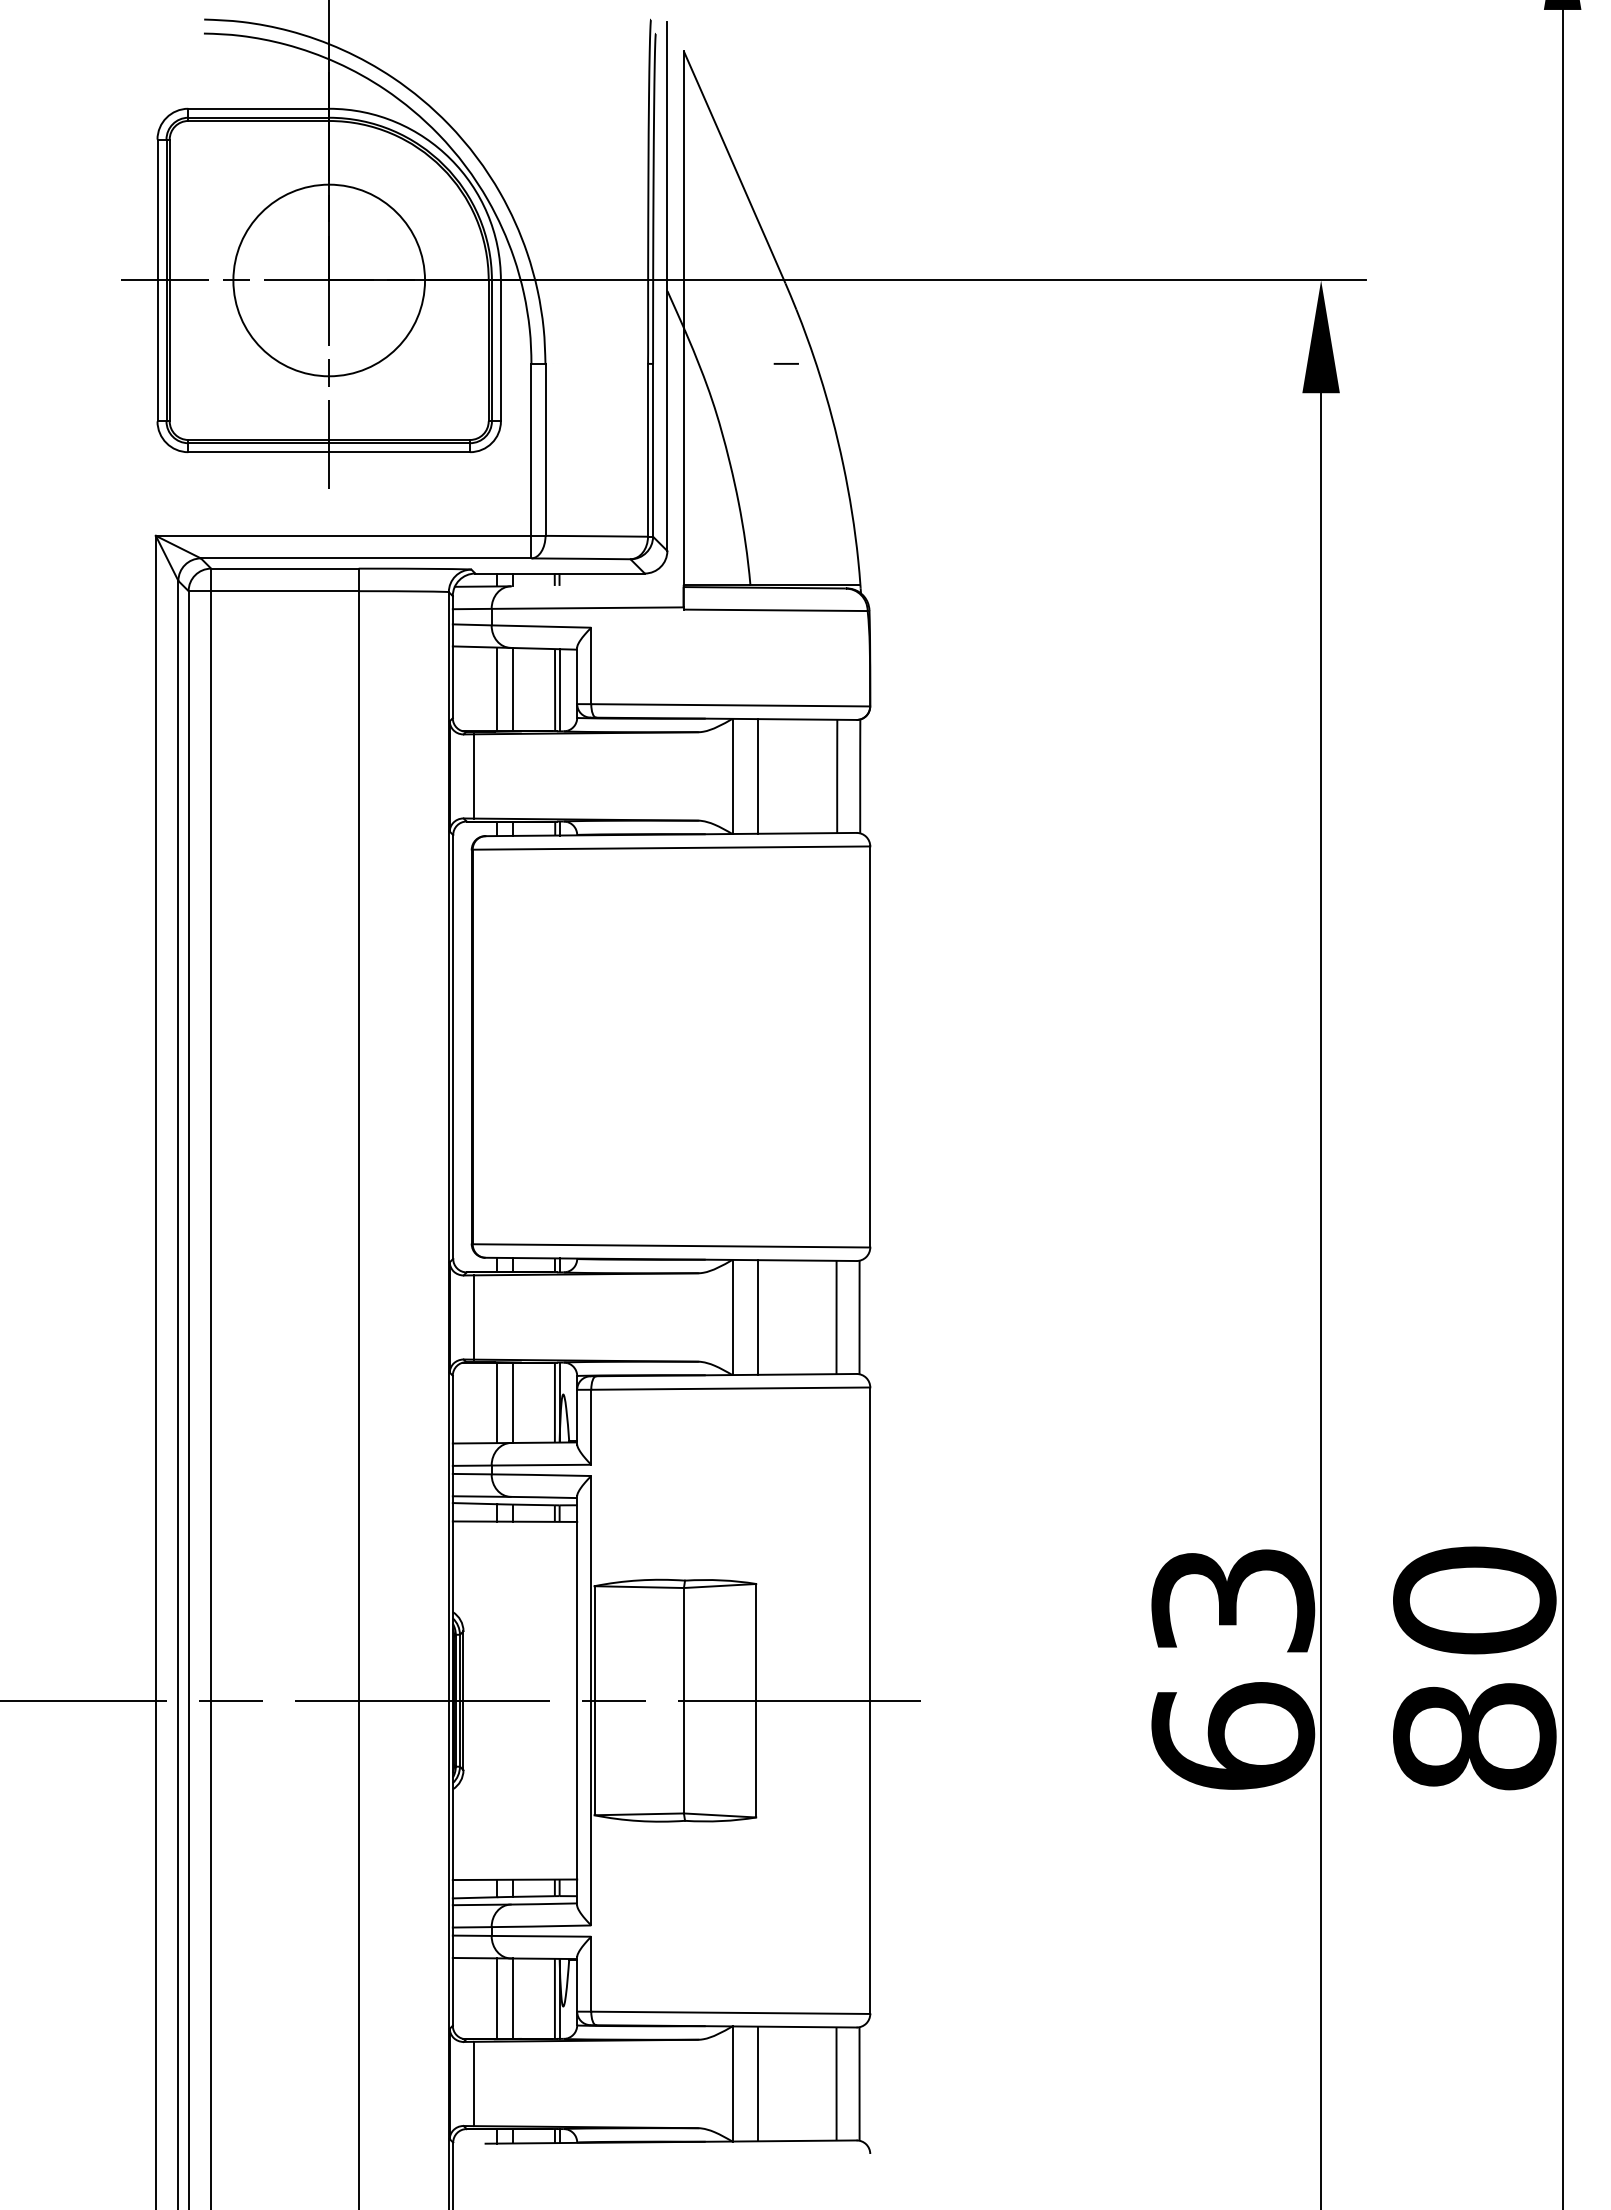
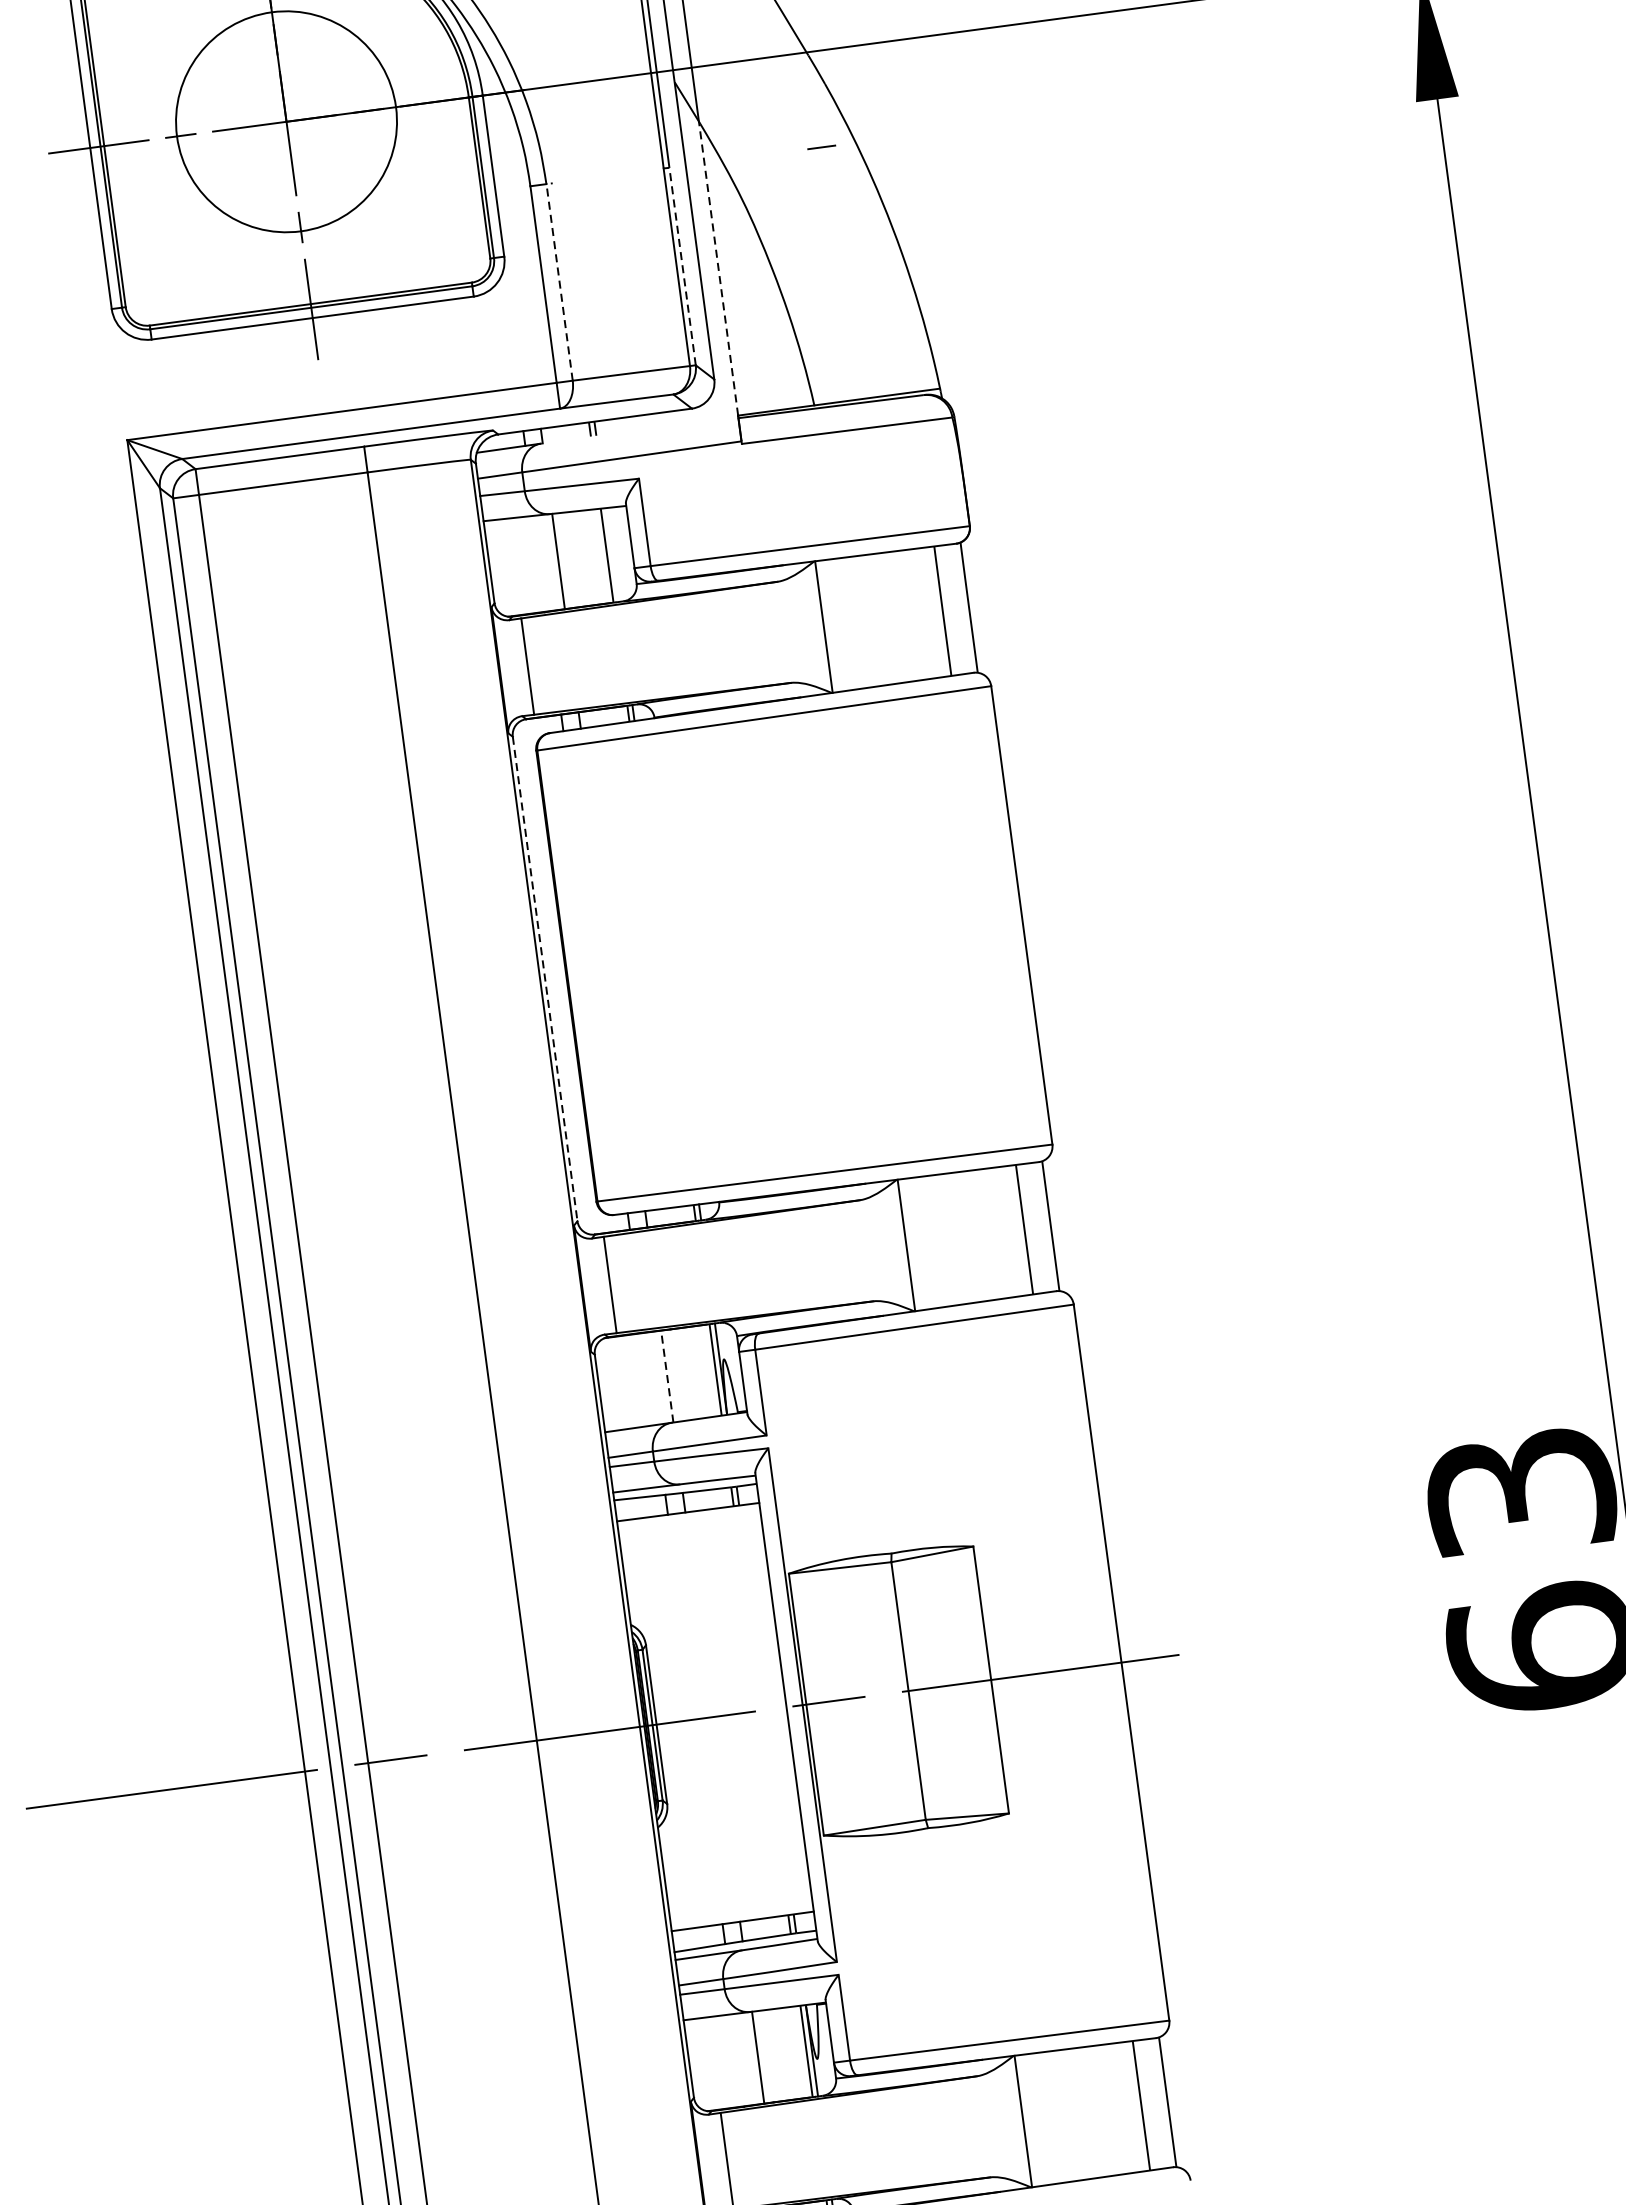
line: (545, 449) -> (559, 282), solid -> dashed
line: (653, 449) -> (682, 265), solid -> dashed
line: (683, 456) -> (718, 268), solid -> dashed
line: (497, 689) -> (541, 563), removed
line: (559, 690) -> (612, 555), removed
line: (757, 776) -> (851, 623), removed
line: (453, 1046) -> (545, 978), solid -> dashed
line: (757, 1317) -> (934, 1241), removed
line: (497, 1402) -> (649, 1378), removed
line: (512, 1402) -> (667, 1376), solid -> dashed
line: (497, 1998) -> (740, 2059), removed
line: (757, 2083) -> (1051, 2117), removed

